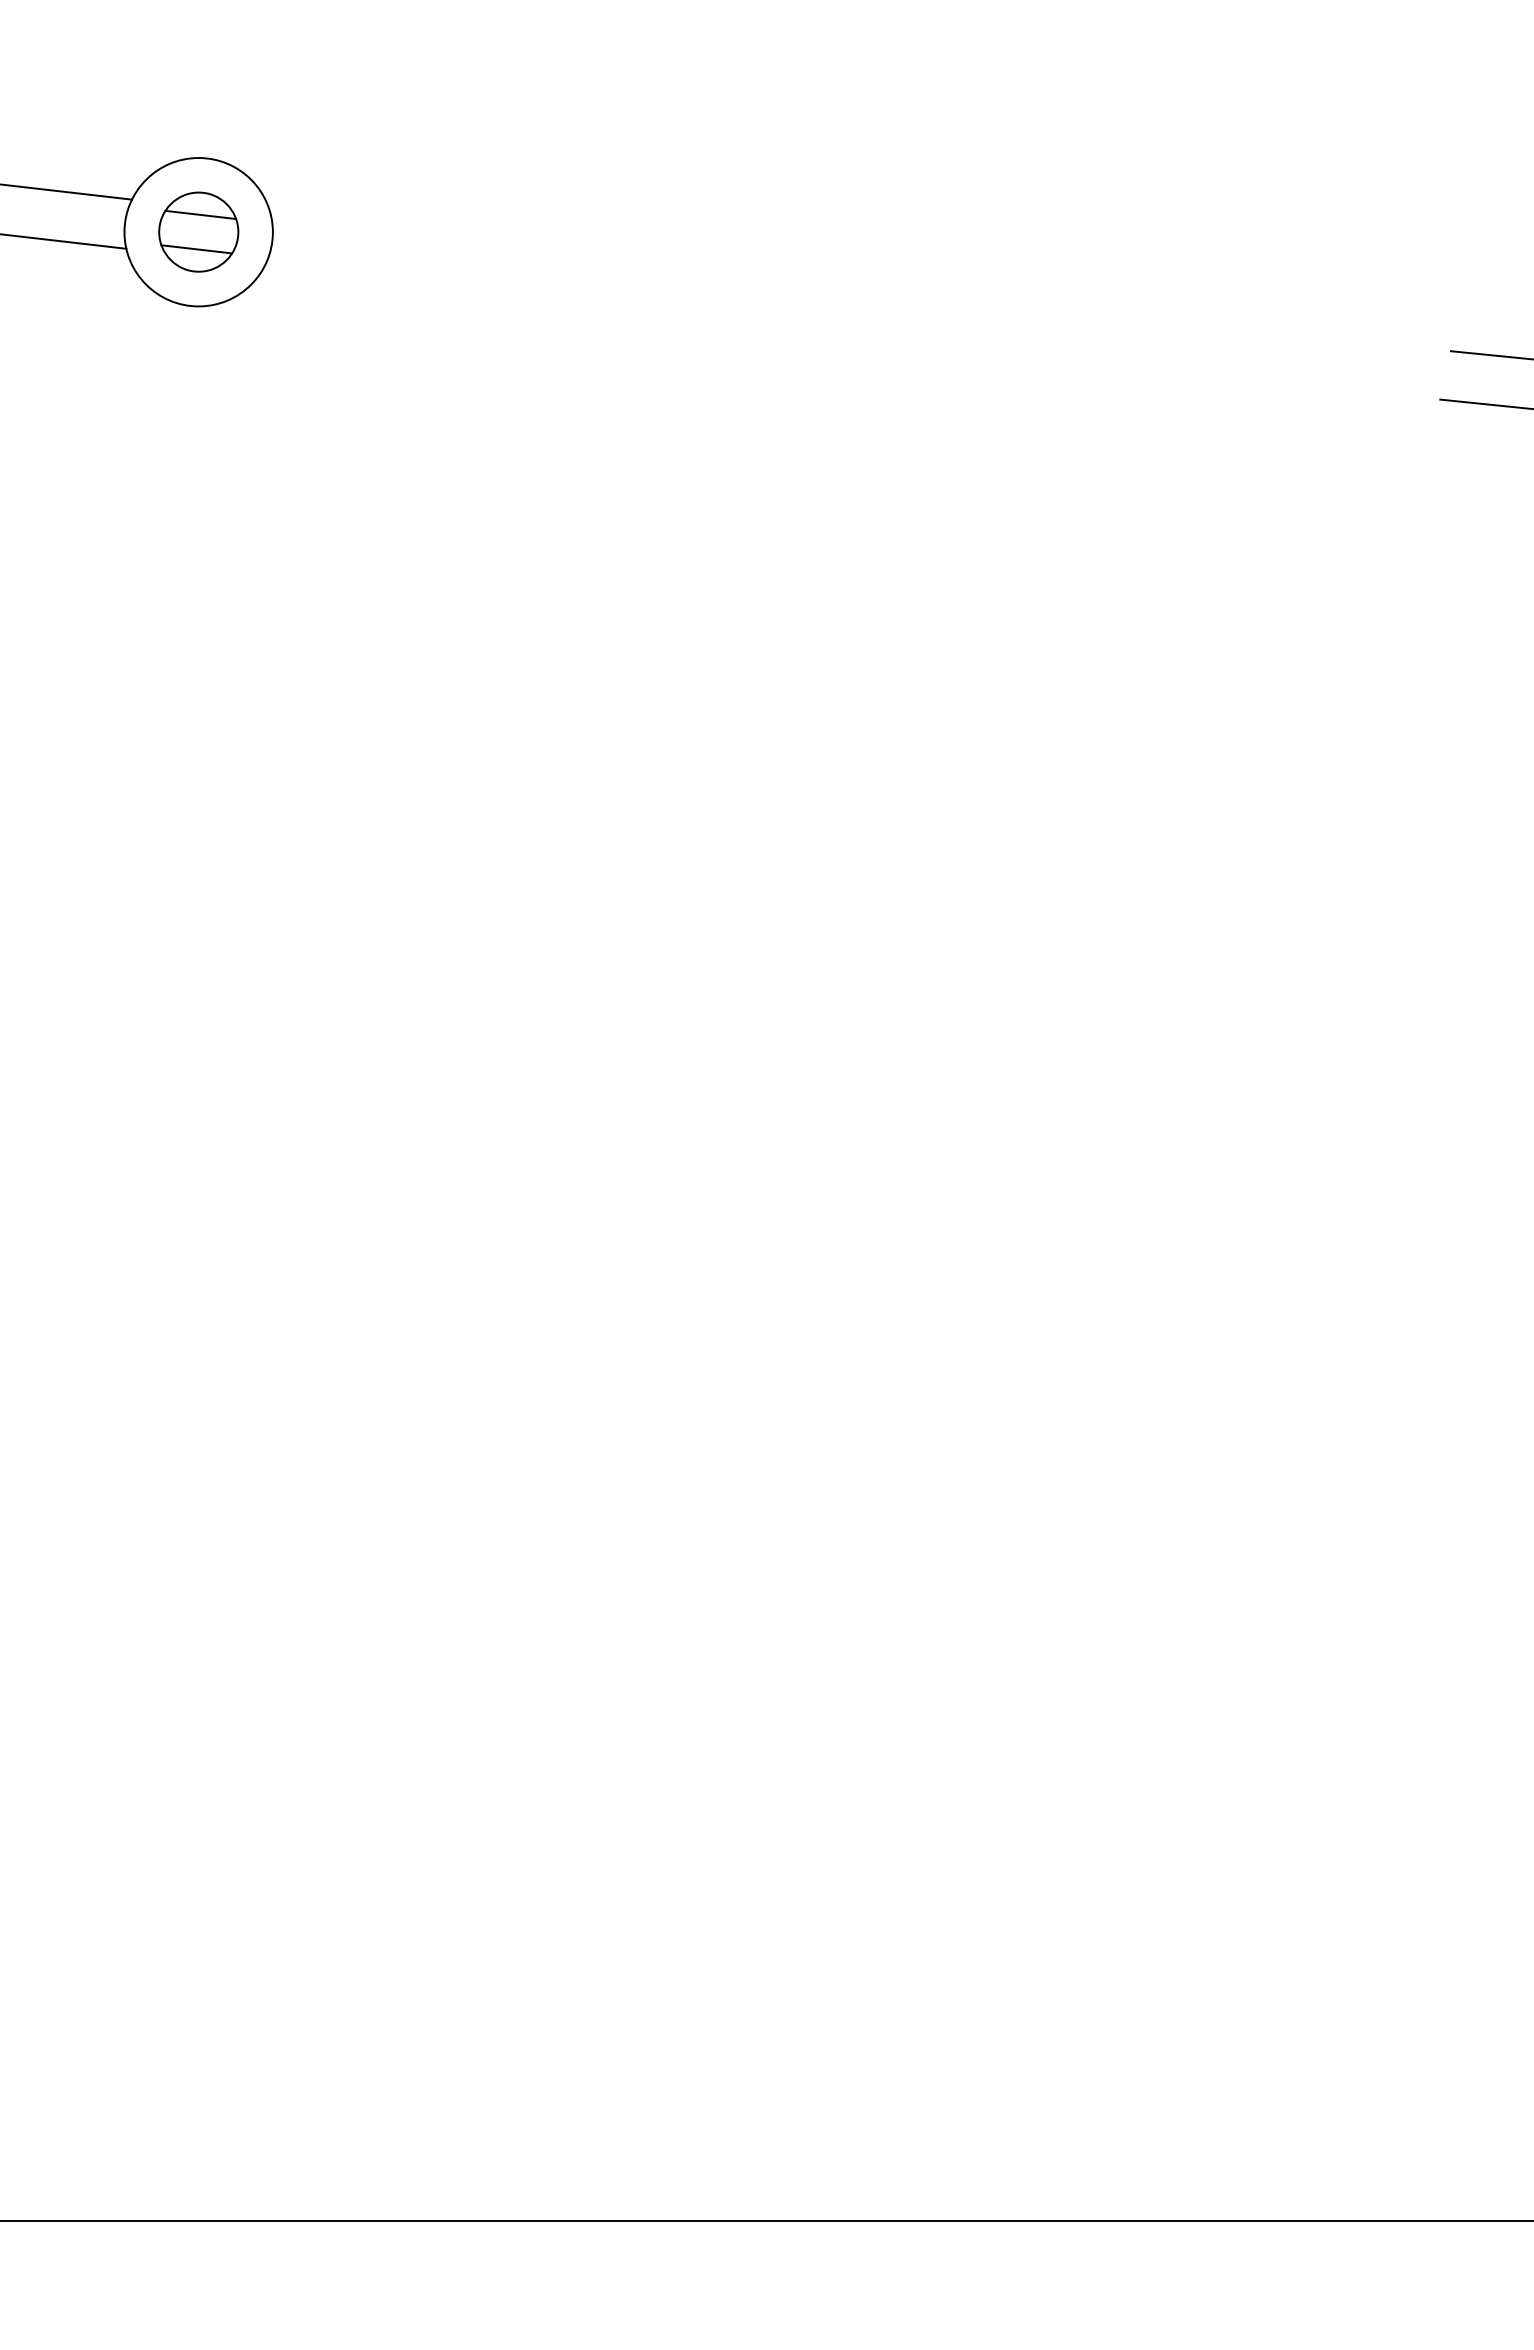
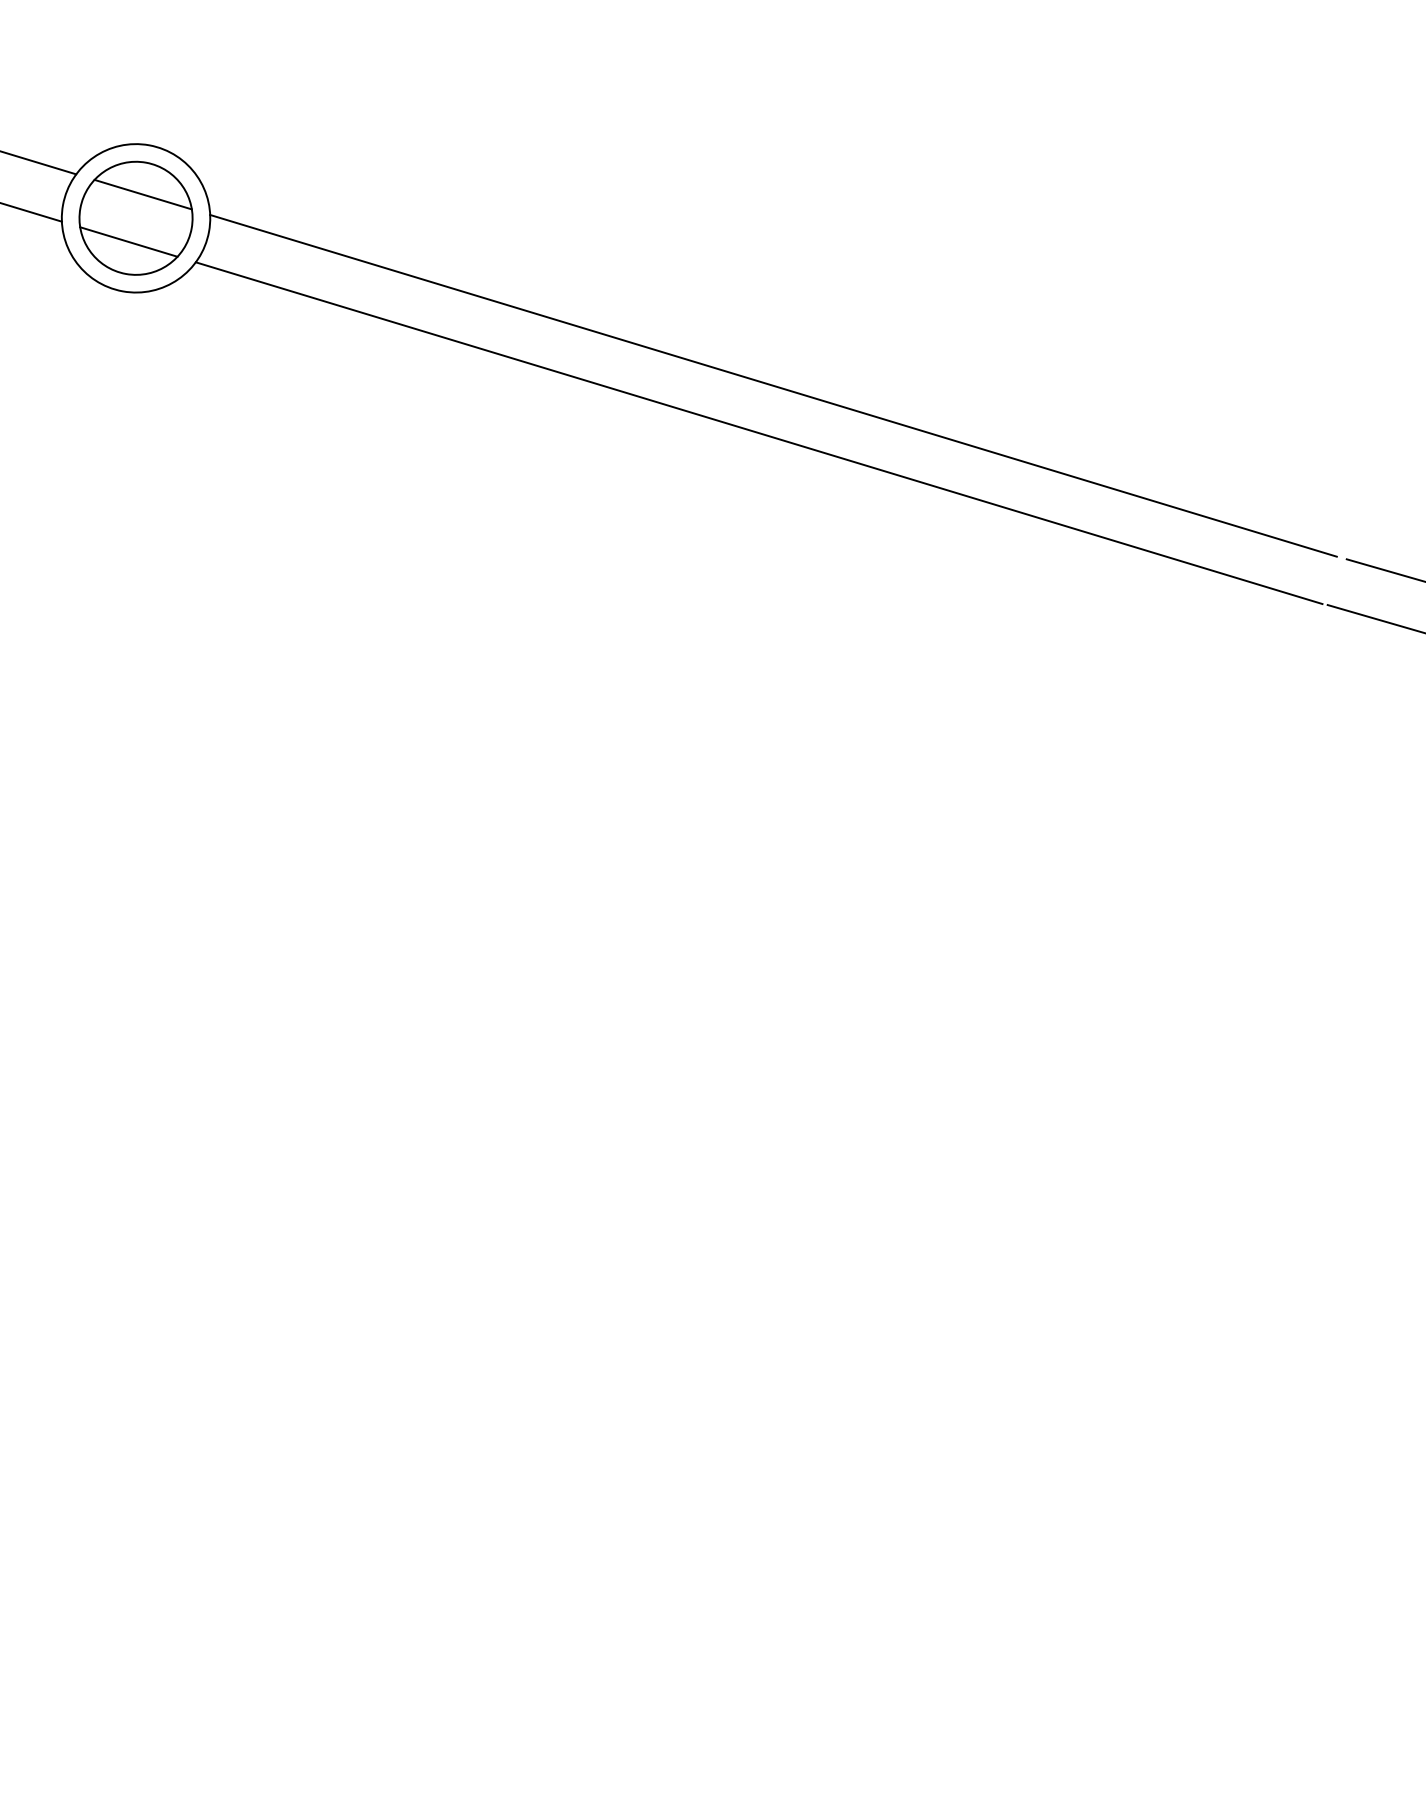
part: (198, 231) -> (135, 217), size x1.43
line: (855, 282) -> (773, 385), added
line: (849, 331) -> (758, 432), added

